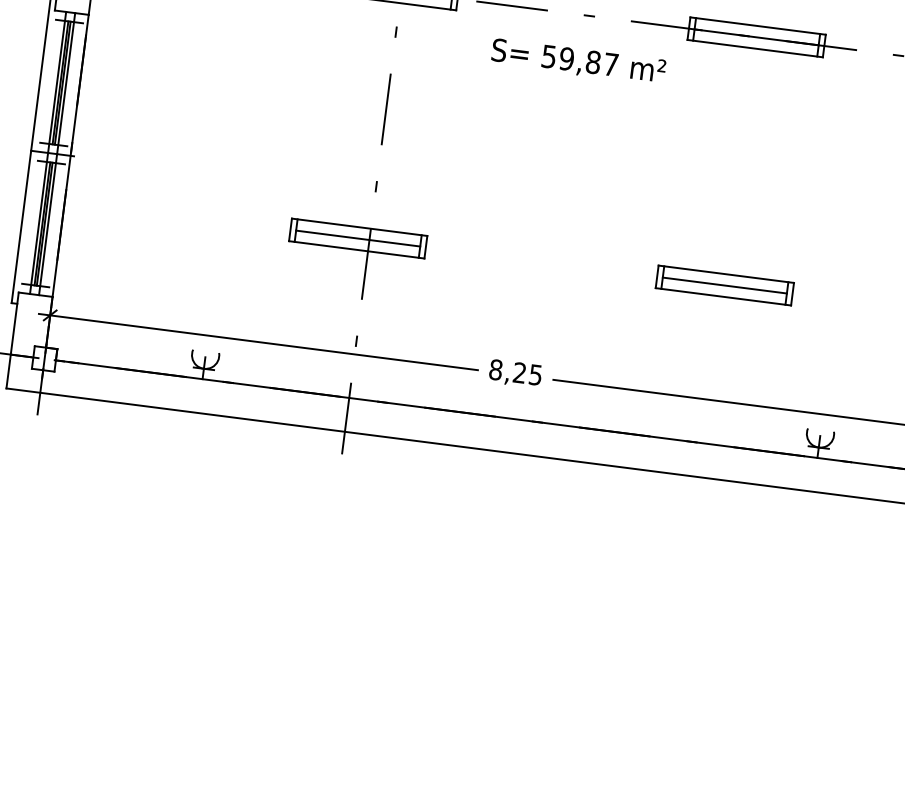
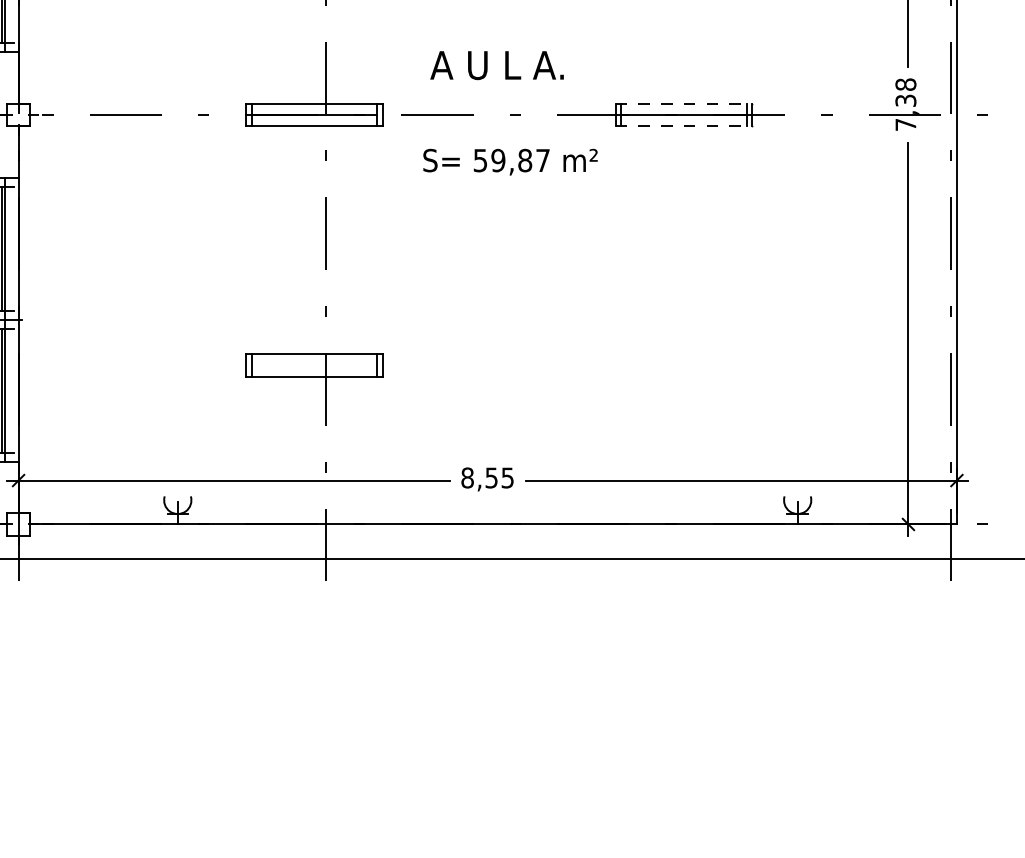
line: (758, 26) -> (684, 103), solid -> dashed
line: (755, 48) -> (684, 126), solid -> dashed
line: (357, 238) -> (313, 365), removed
part: (724, 285) -> (683, 365), removed
text: (519, 372) -> (491, 477), 8,25 -> 8,55

